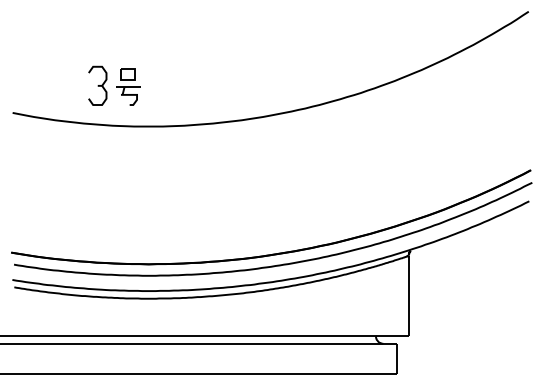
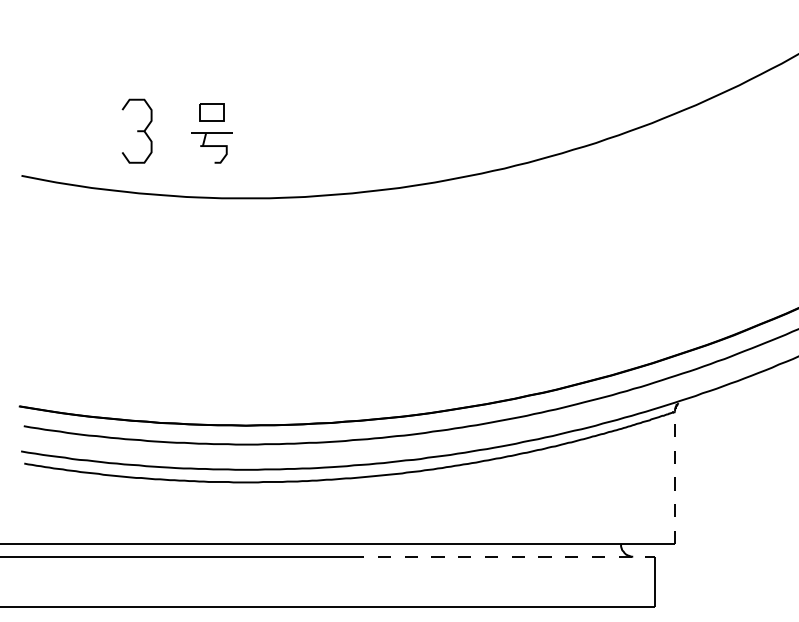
part: (97, 85) -> (136, 130), moved
line: (408, 295) -> (674, 477), solid -> dashed
line: (304, 343) -> (503, 556), solid -> dashed

